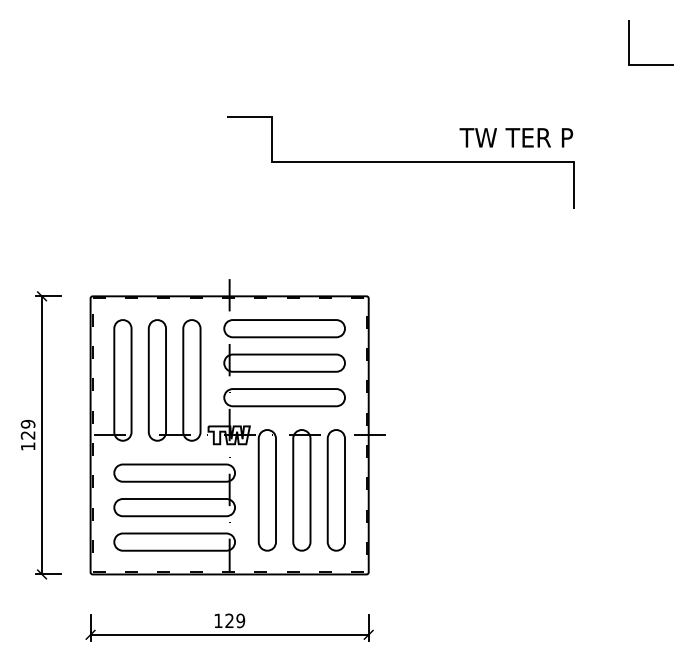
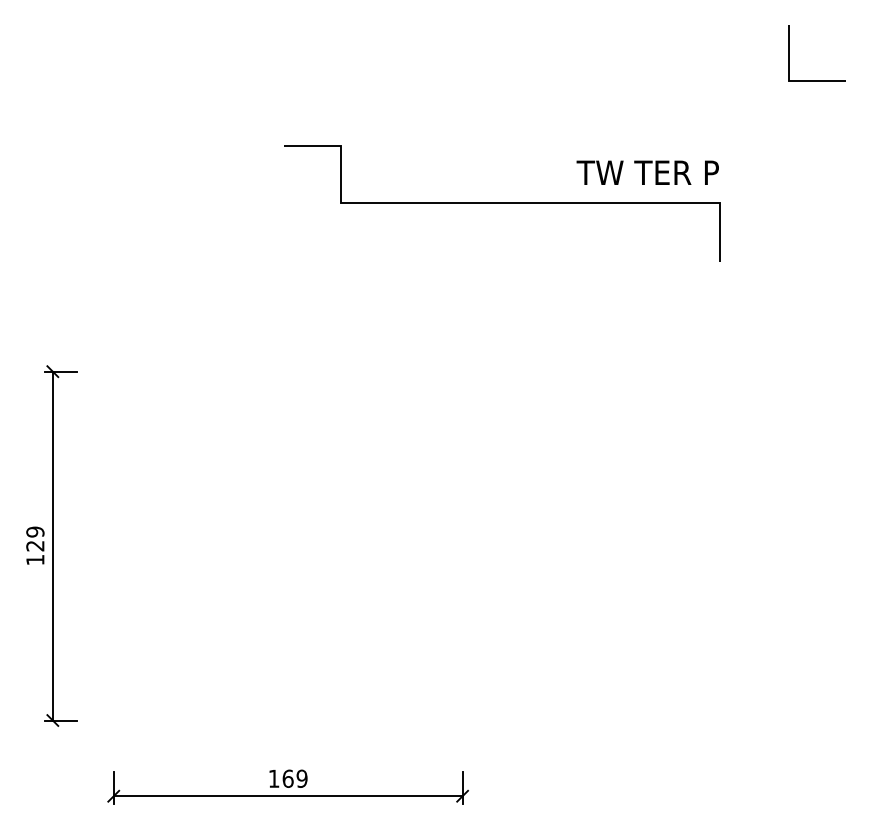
part: (237, 433) -> (297, 543), removed
text: (229, 620) -> (287, 778), 129 -> 169

